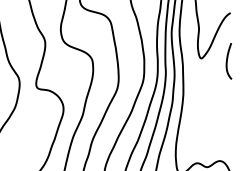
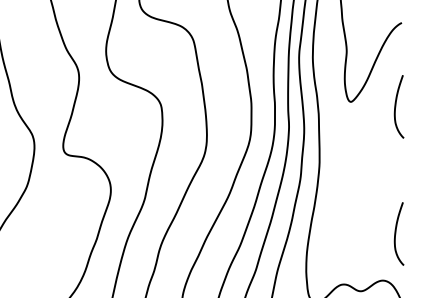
curve: (227, 134) -> (396, 234), added

